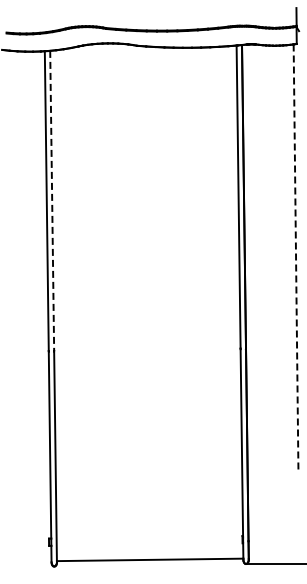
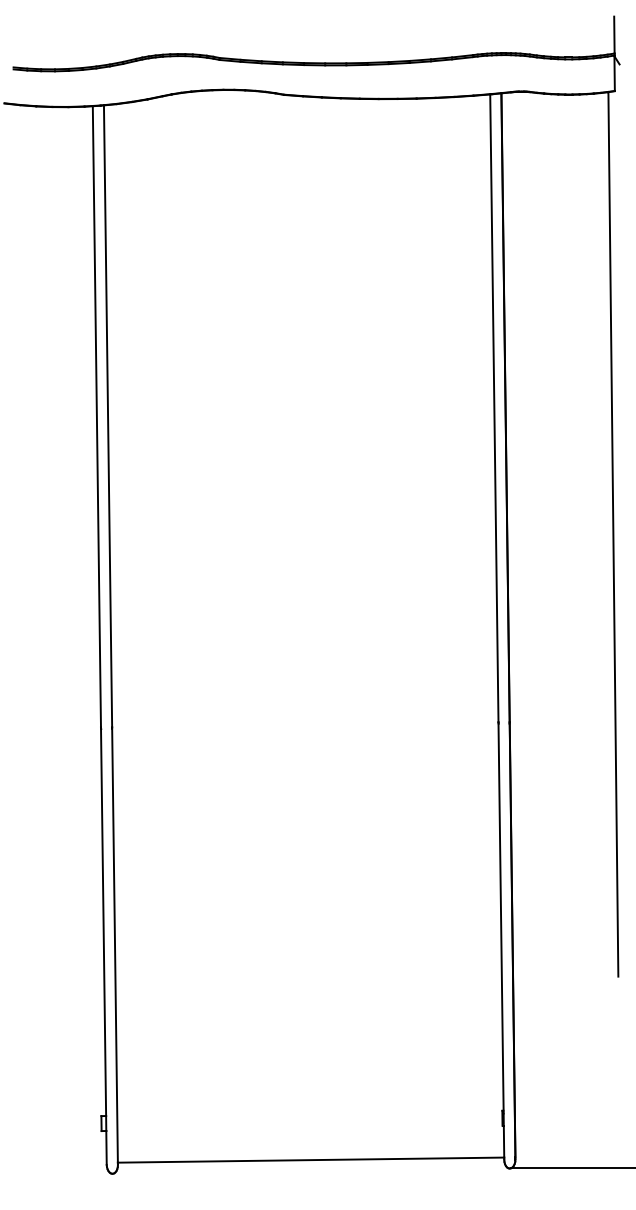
line: (52, 201) -> (108, 417), dashed -> solid
line: (296, 258) -> (614, 535), dashed -> solid

